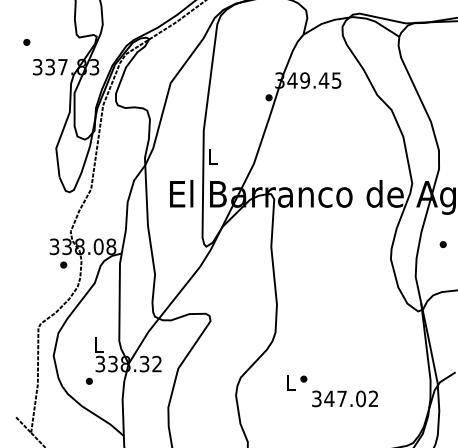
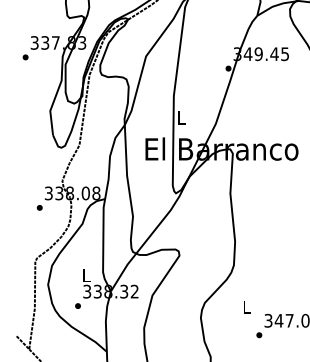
part: (26, 41) -> (25, 56), moved
part: (63, 264) -> (39, 207), moved
part: (303, 378) -> (259, 334), moved

